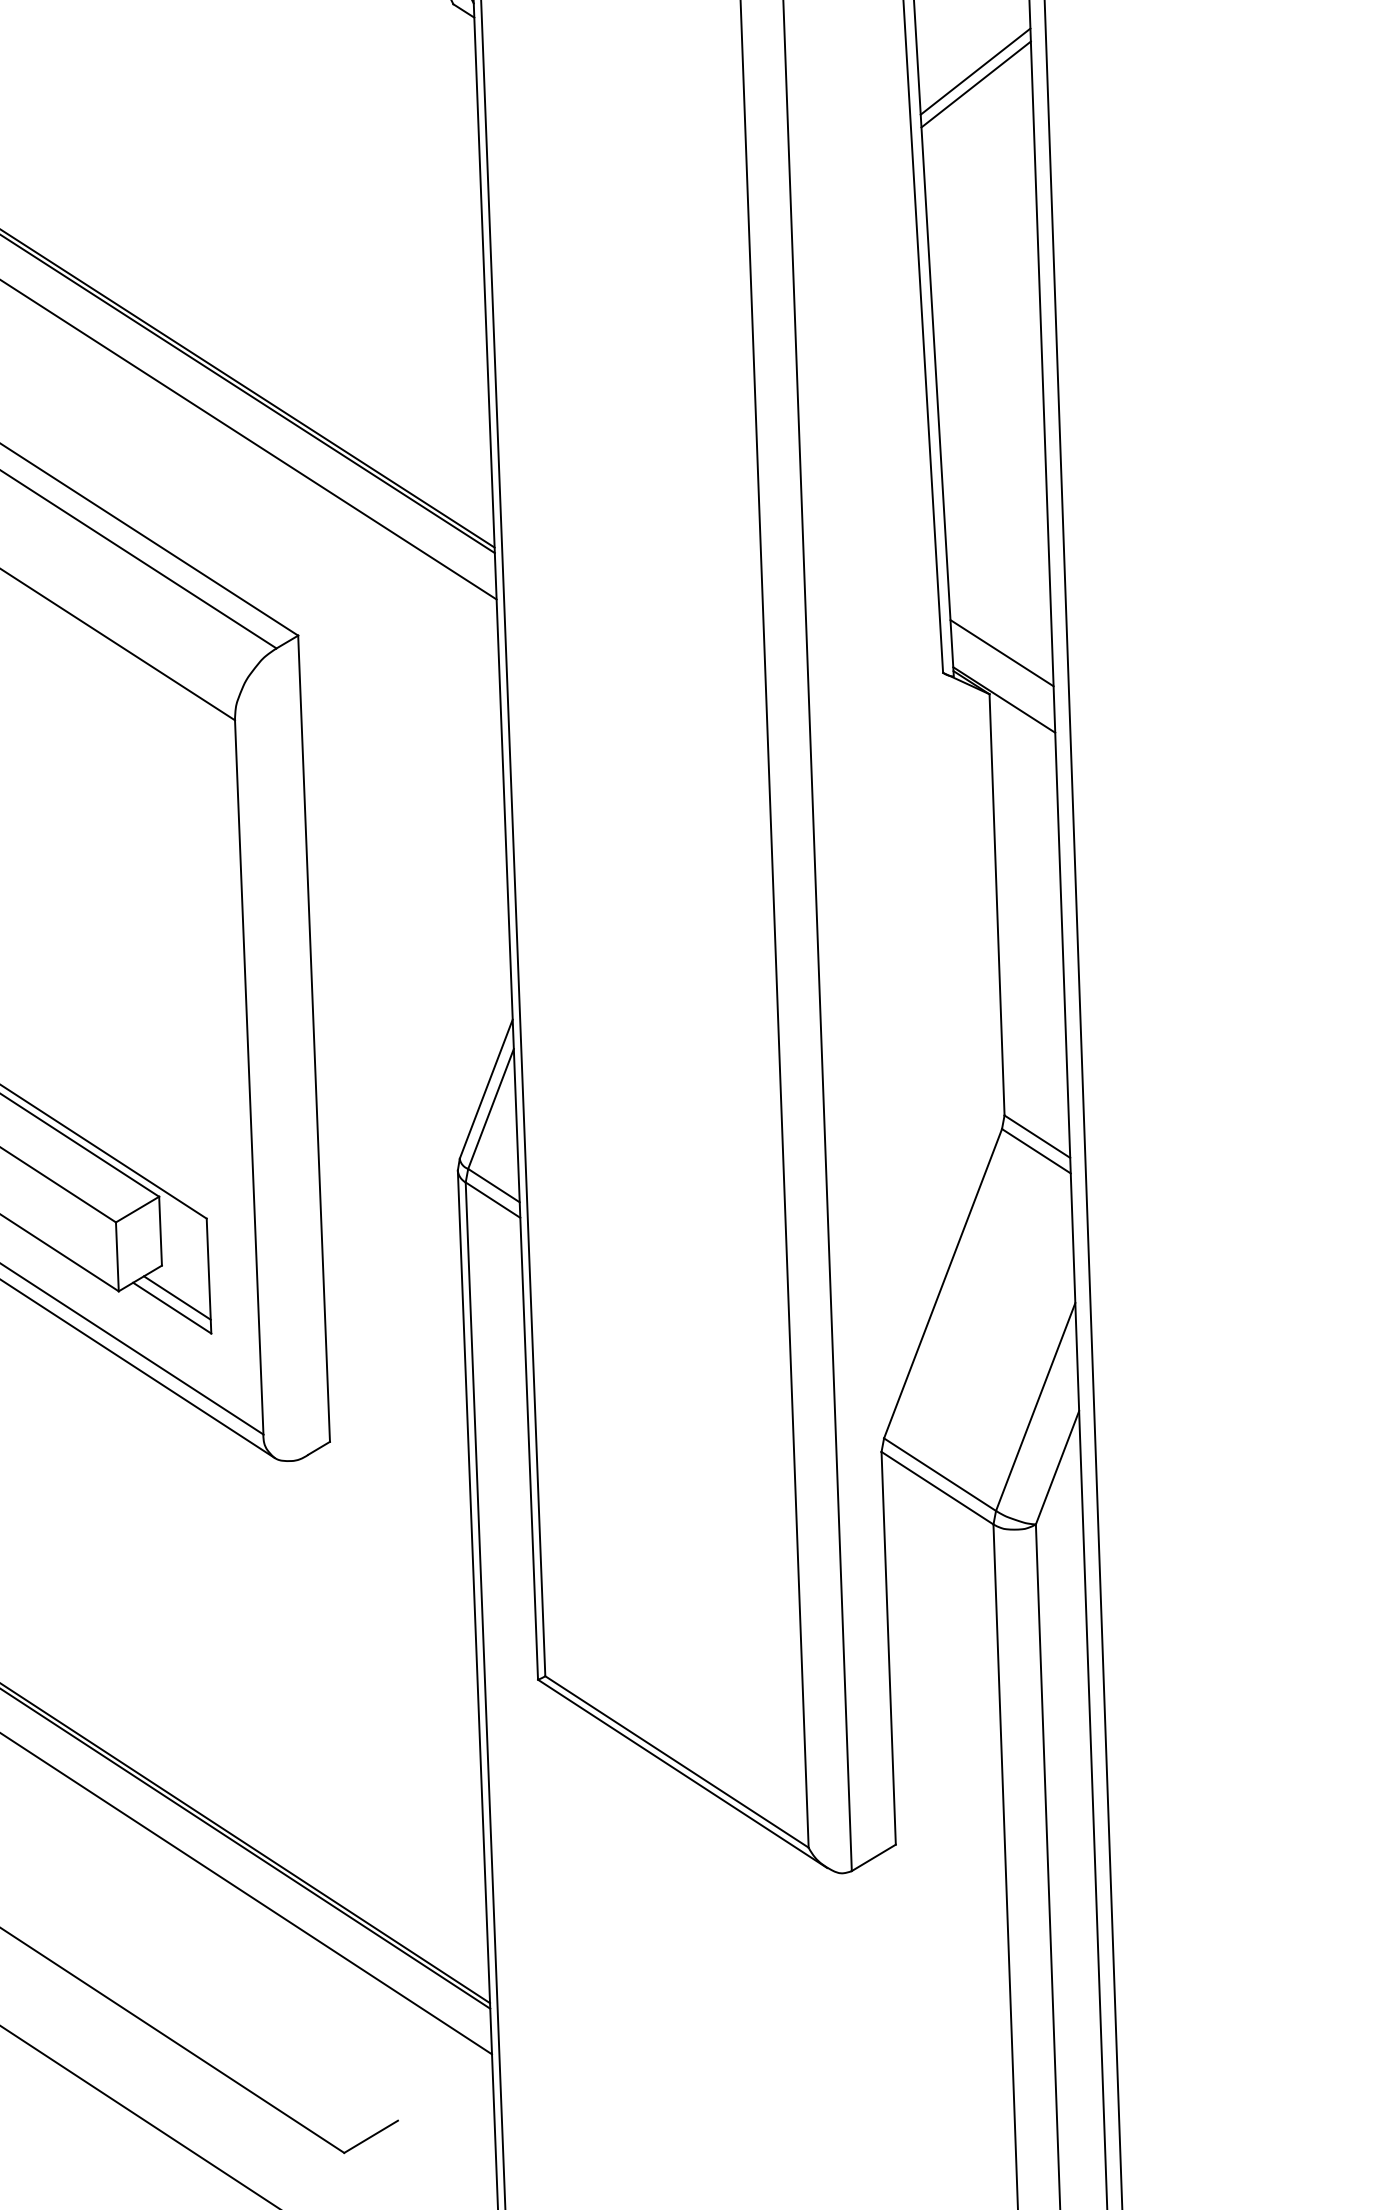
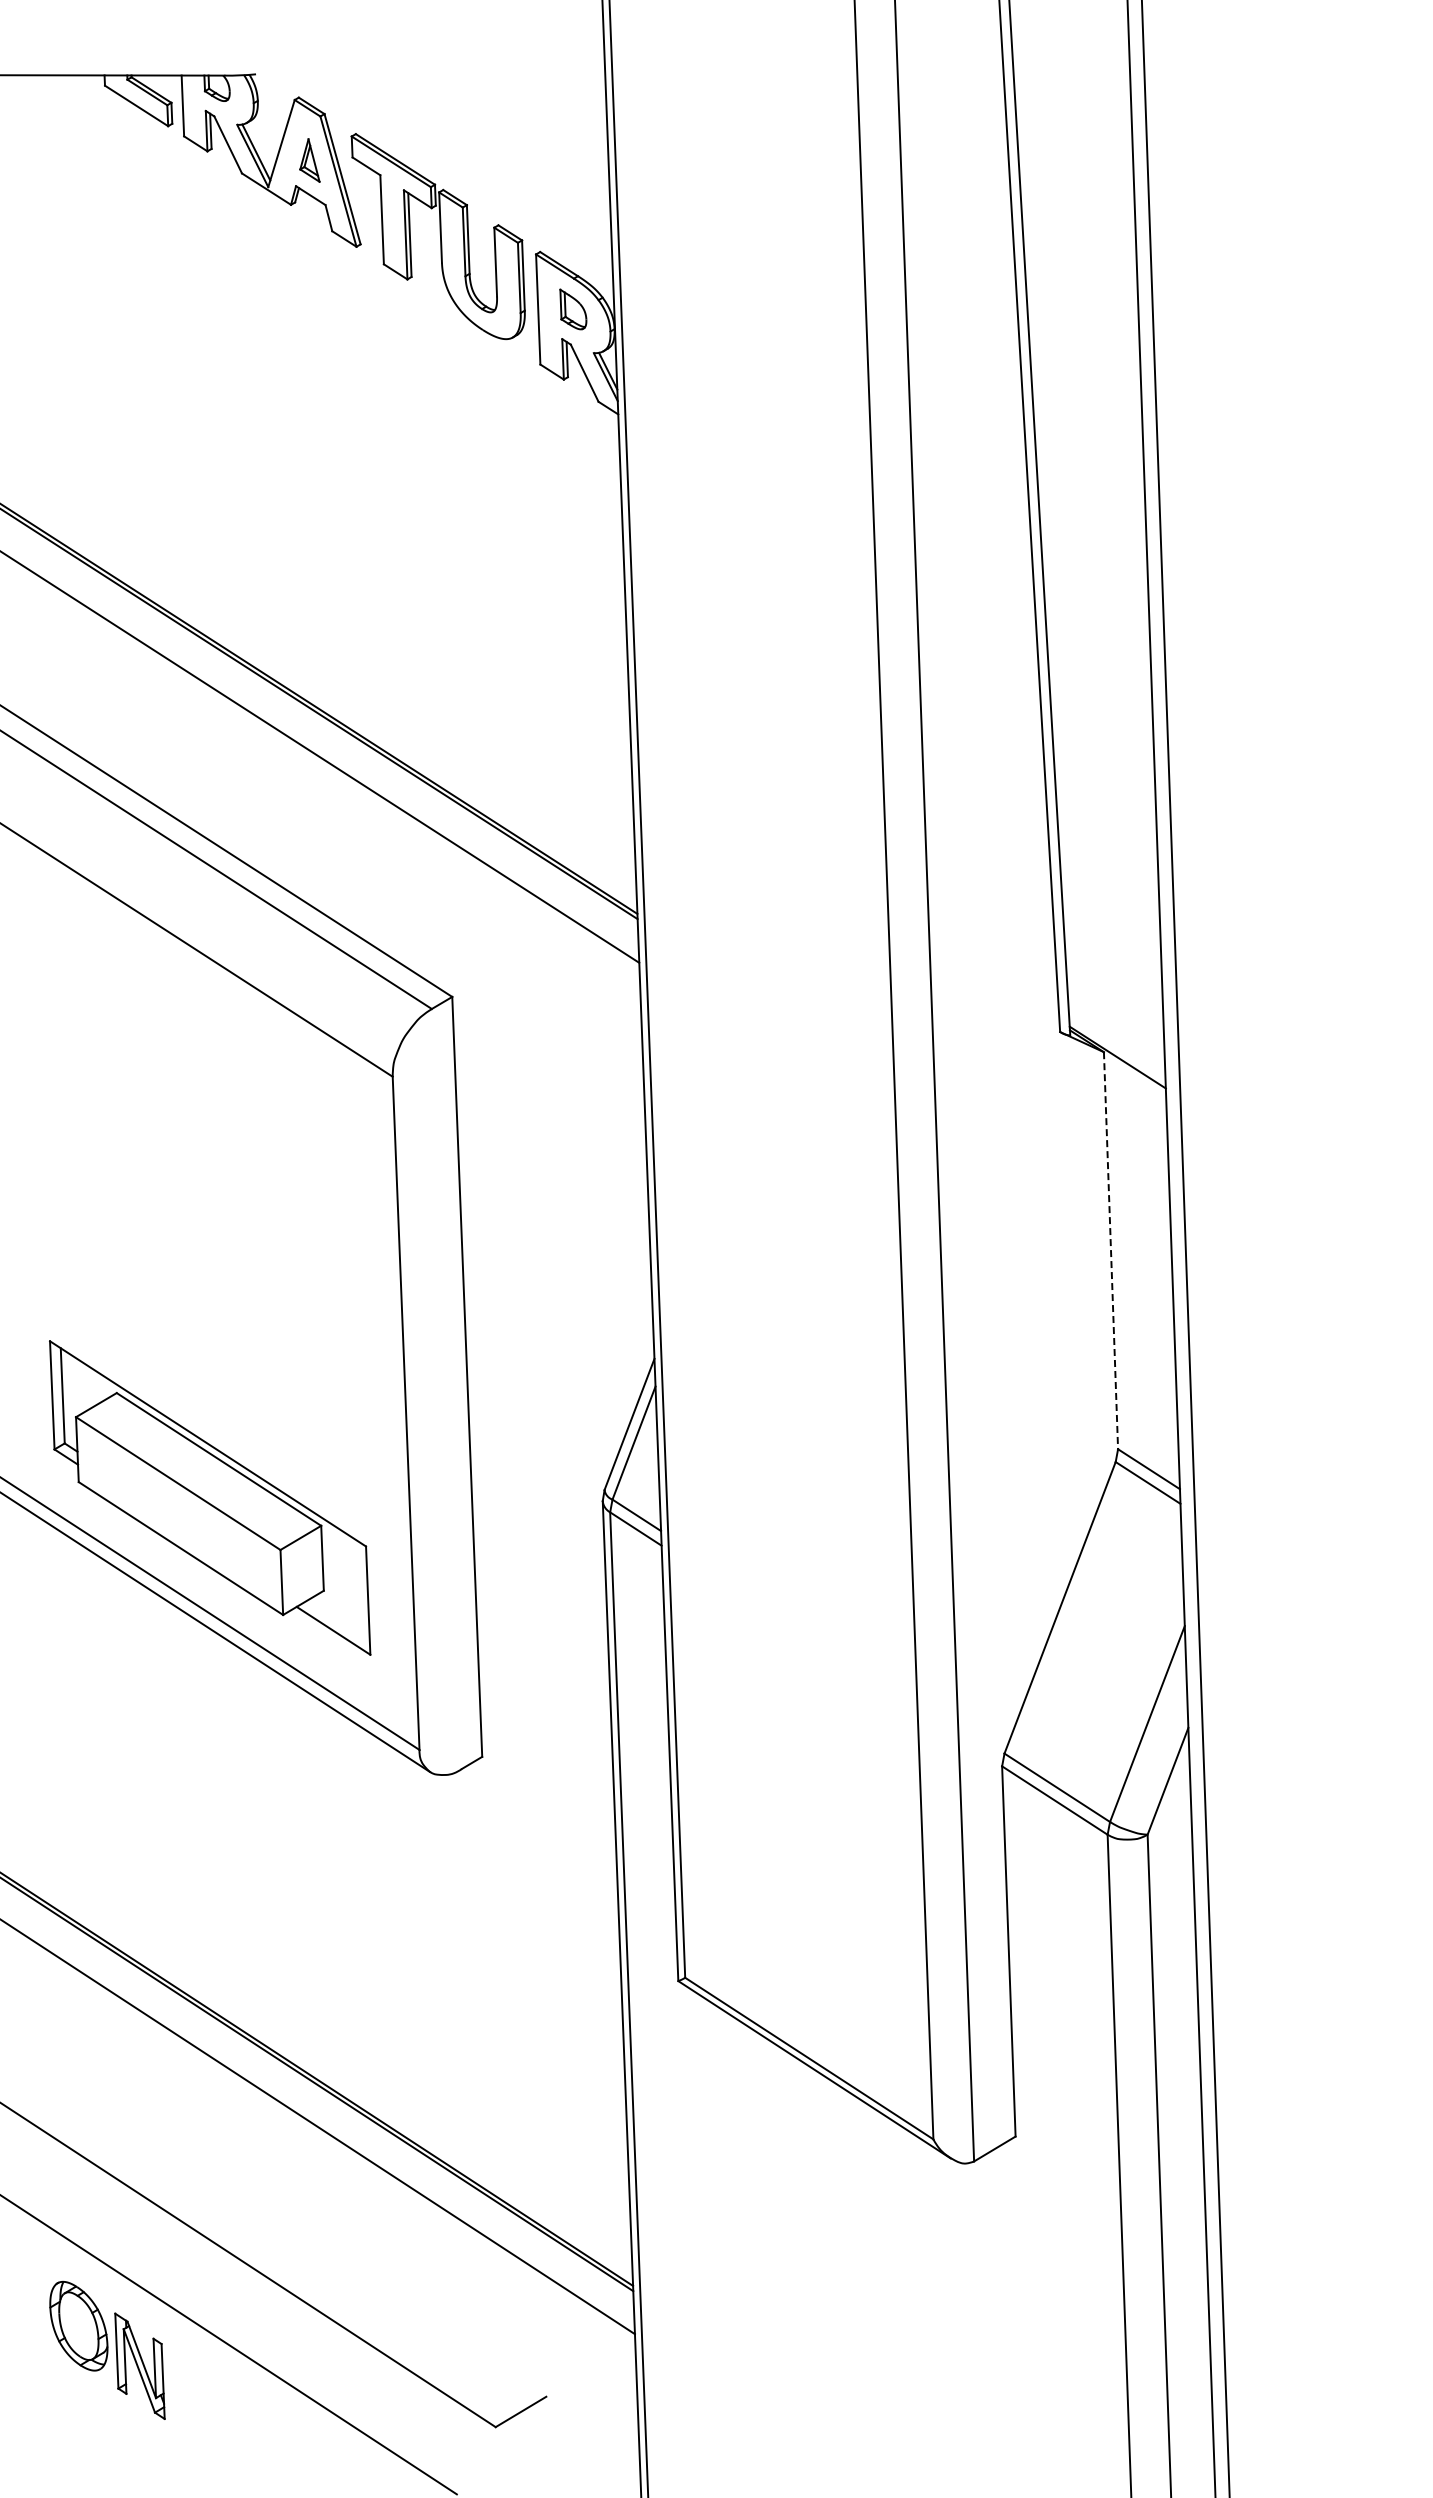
line: (975, 70) -> (1090, 464), removed
line: (975, 83) -> (1090, 476), removed
line: (1001, 653) -> (1115, 1013), removed
line: (997, 904) -> (1111, 1250), solid -> dashed
line: (176, 1297) -> (337, 1620), removed

